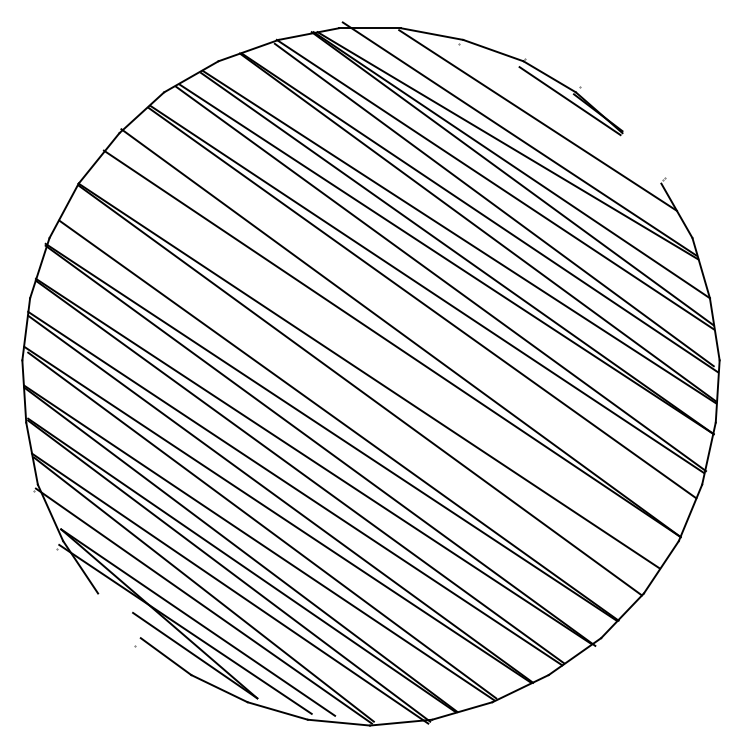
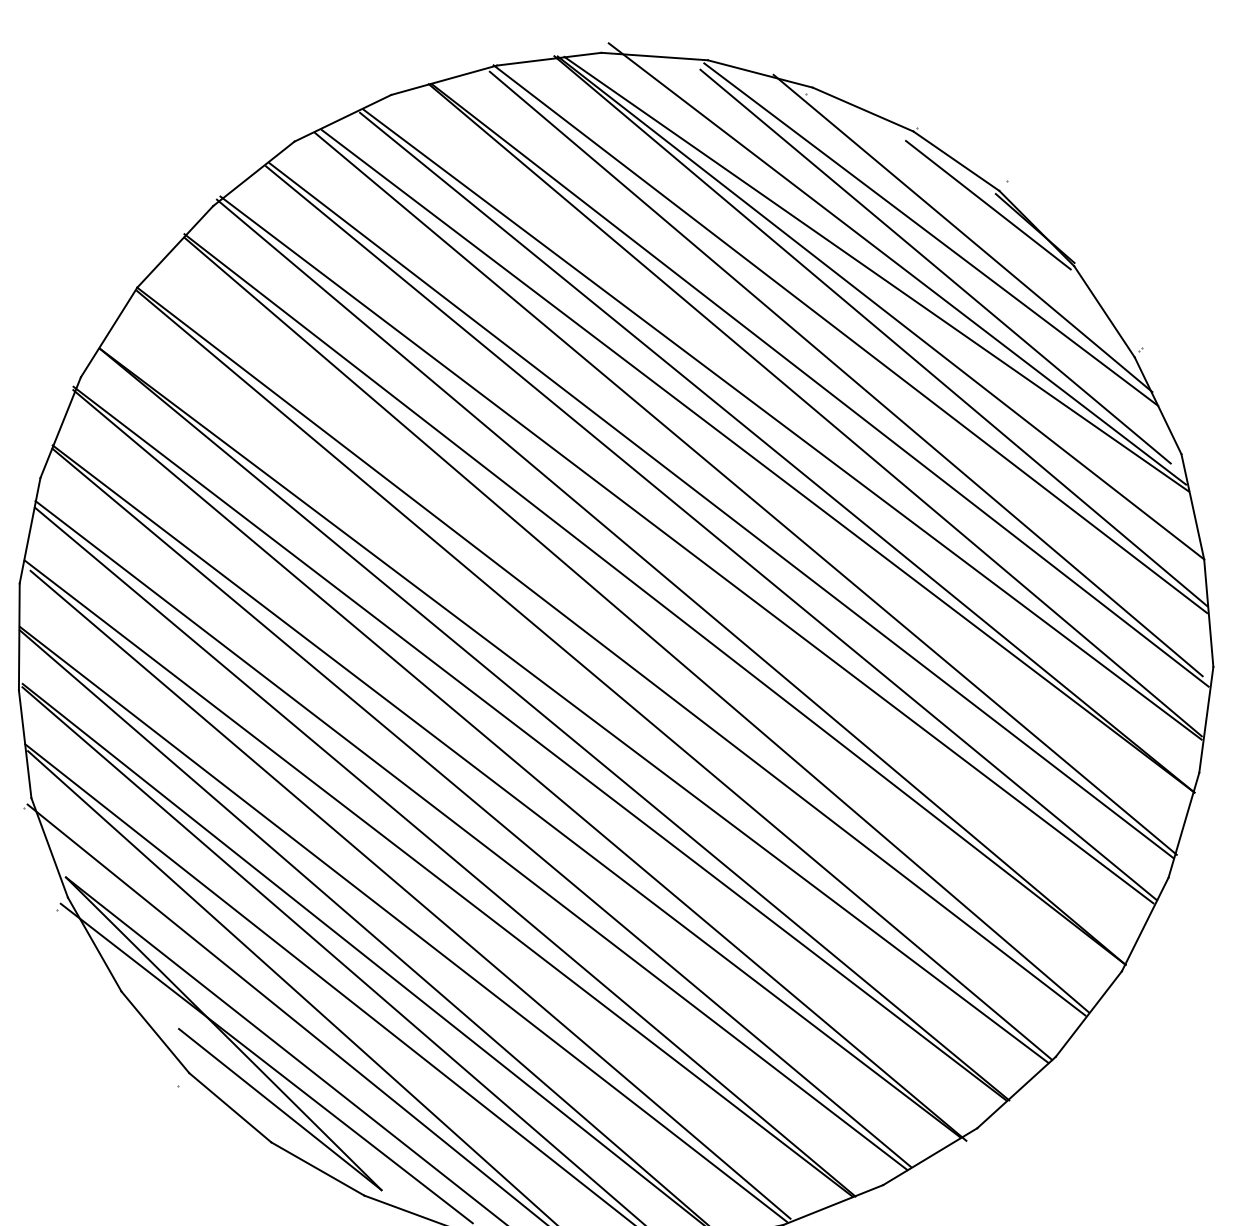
line: (556, 118) -> (963, 233), added
line: (541, 138) -> (934, 265), added
line: (641, 158) -> (1103, 311), added
line: (408, 313) -> (686, 549), added
line: (382, 359) -> (636, 625), added
line: (349, 408) -> (573, 704), added
line: (119, 615) -> (155, 1031), added

